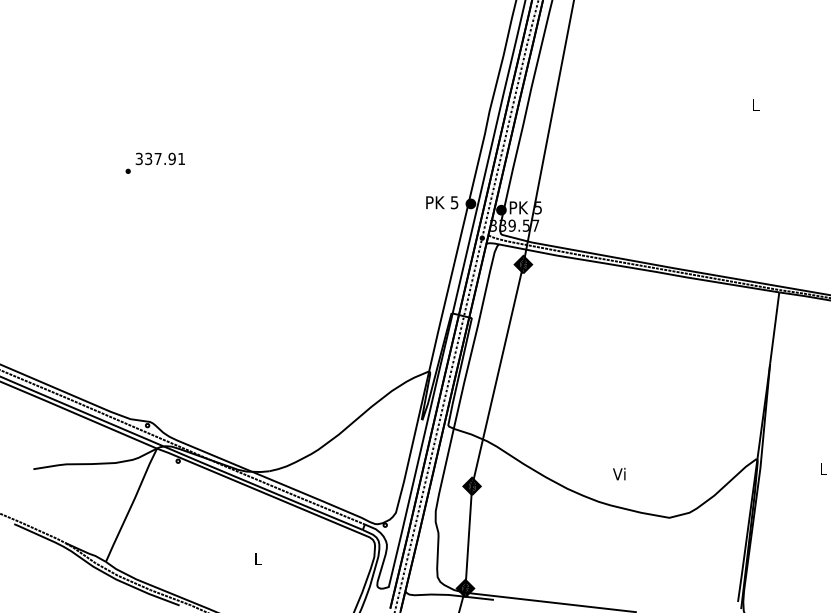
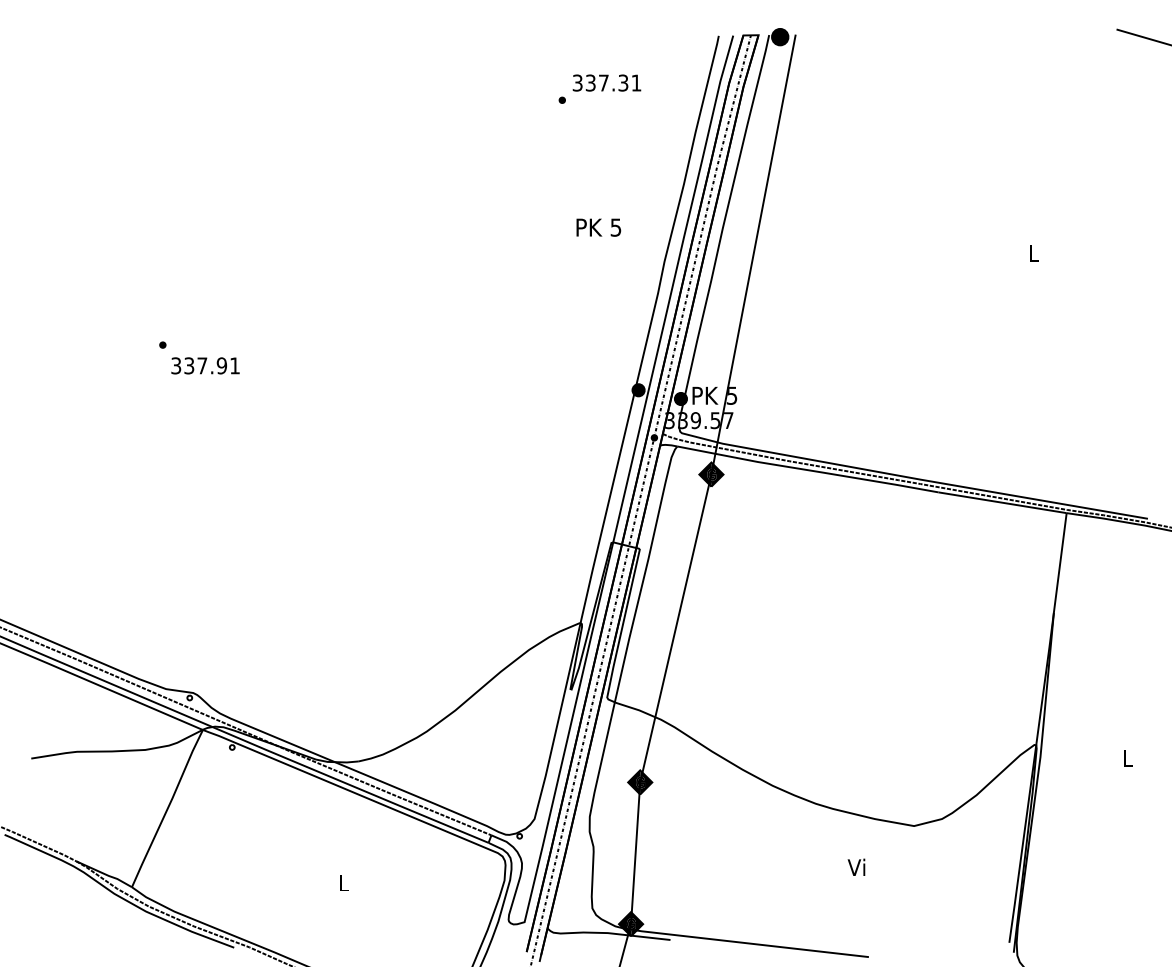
text: (160, 158) -> (205, 365), moved
text: (442, 202) -> (598, 227), moved
text: (619, 473) -> (856, 866), moved

